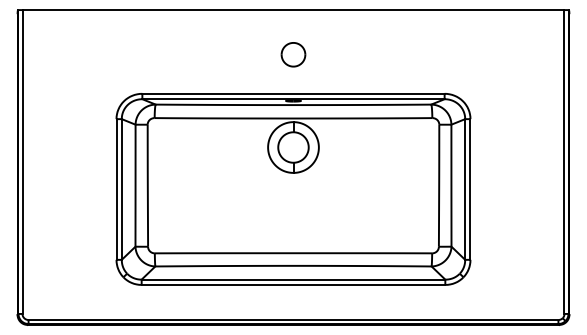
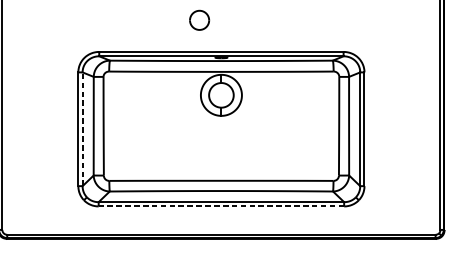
part: (293, 54) -> (199, 20), moved
line: (121, 188) -> (82, 128), solid -> dashed
line: (293, 284) -> (221, 206), solid -> dashed

